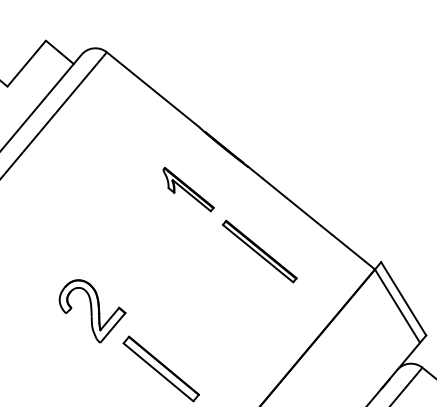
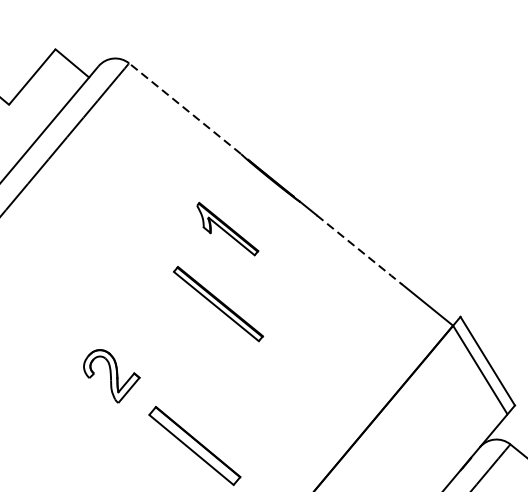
line: (153, 89) -> (185, 108), solid -> dashed
line: (298, 207) -> (360, 250), solid -> dashed
part: (259, 251) -> (218, 303), moved
part: (92, 311) -> (111, 376), size x0.7

